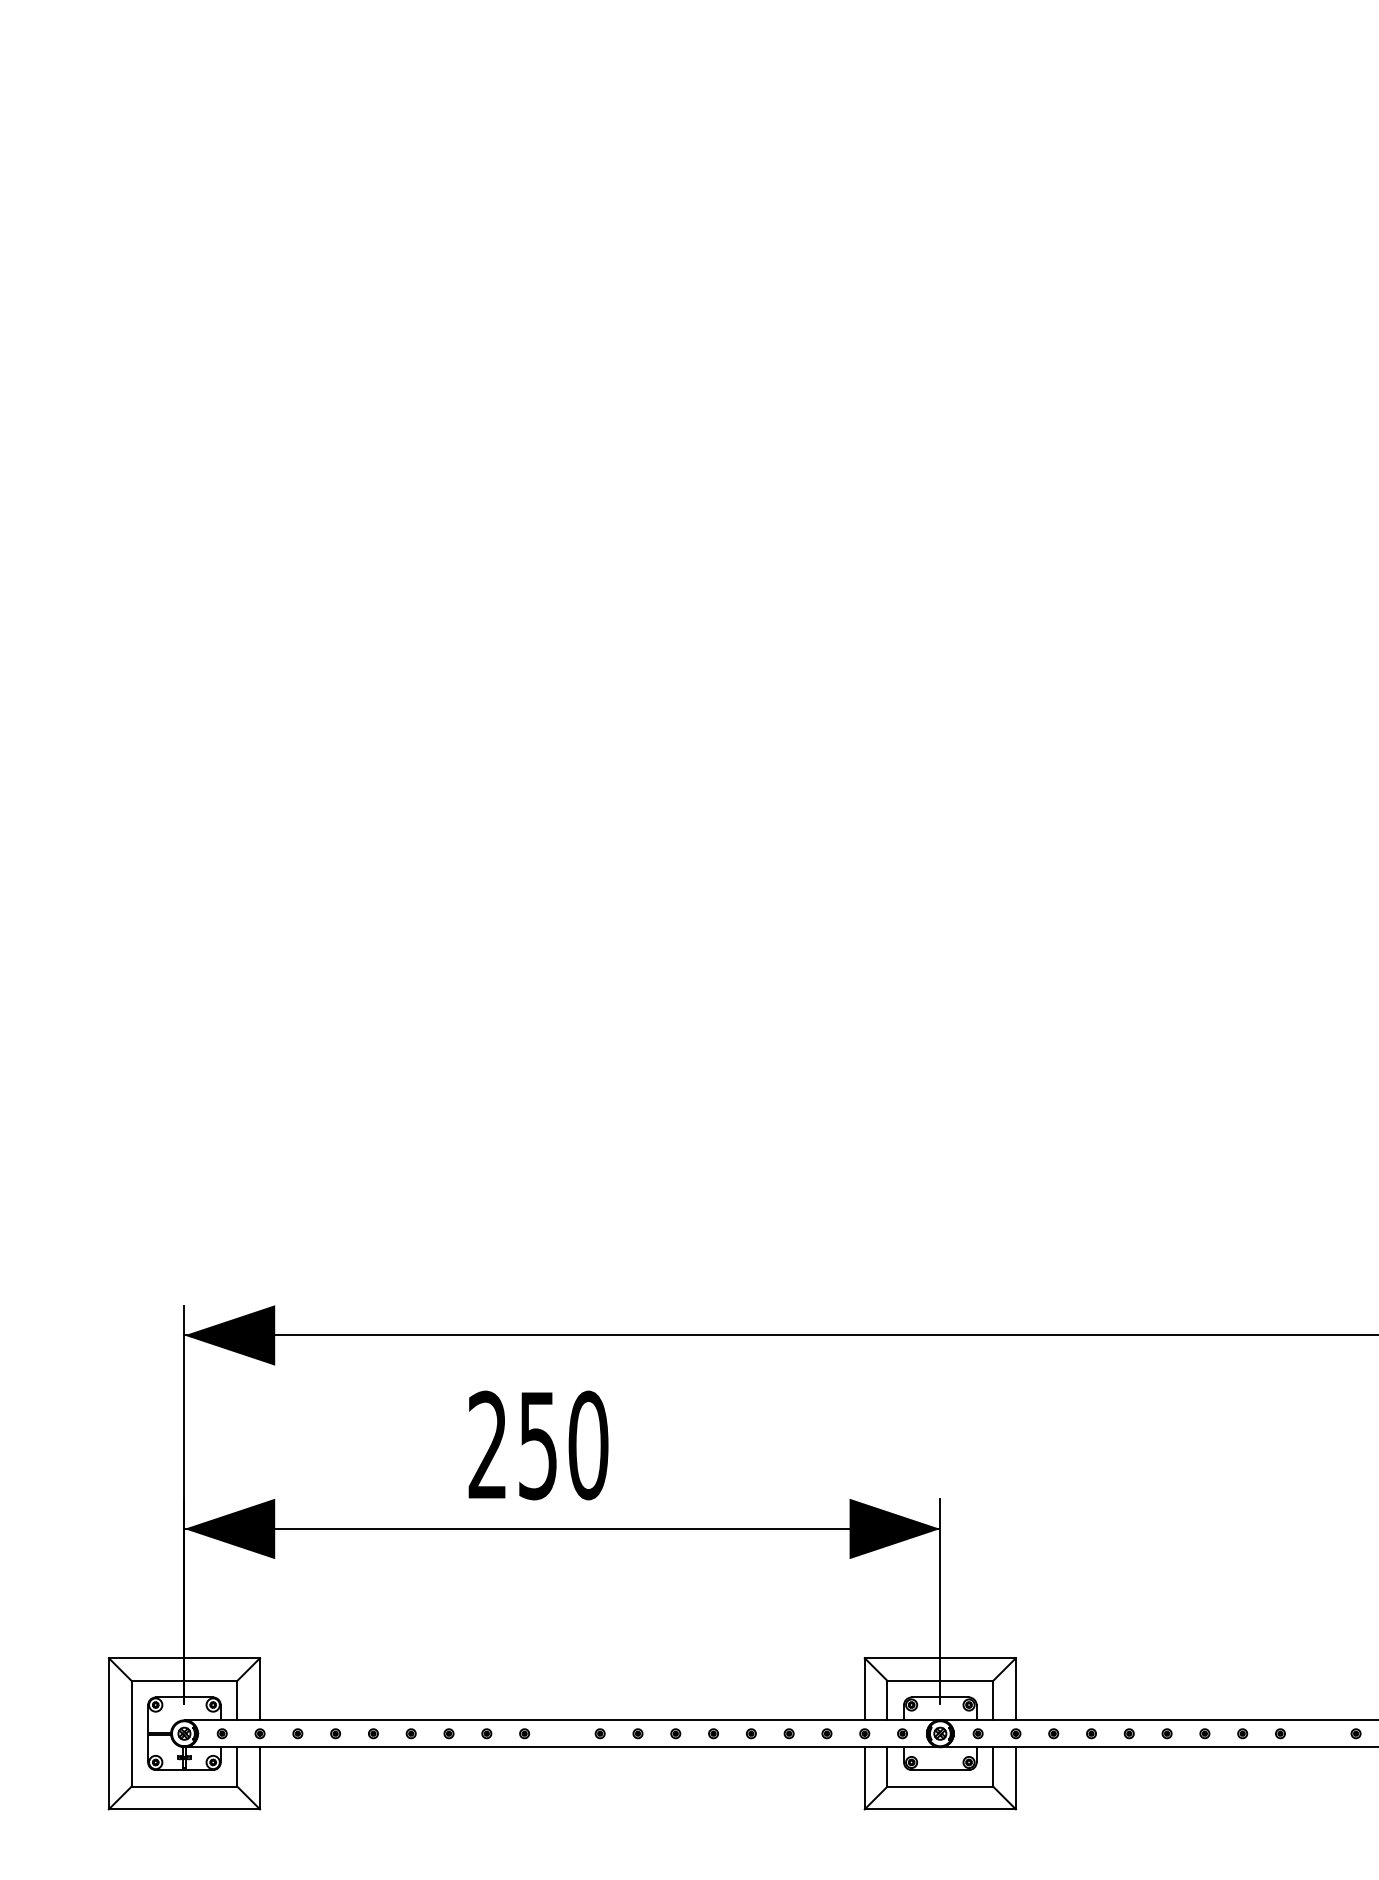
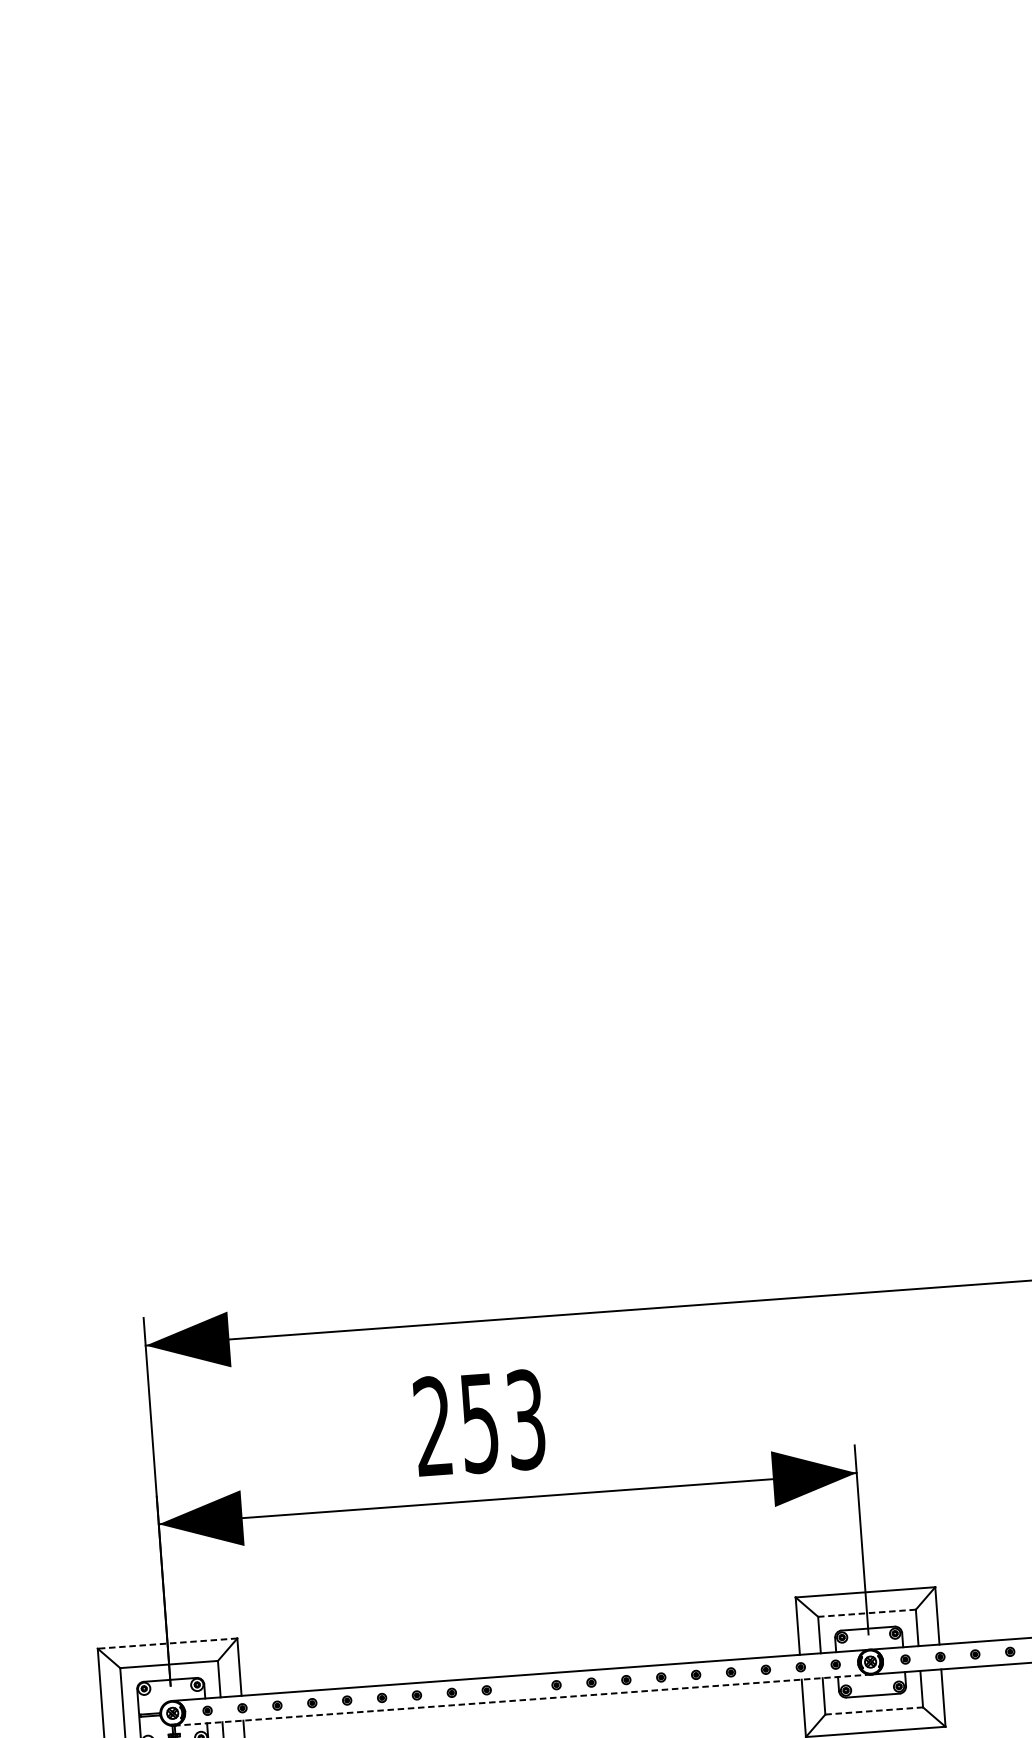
text: (588, 1445) -> (526, 1419), 250 -> 253
line: (184, 1658) -> (167, 1643), solid -> dashed
line: (940, 1680) -> (867, 1612), solid -> dashed
line: (562, 1747) -> (522, 1700), solid -> dashed
line: (940, 1786) -> (874, 1710), solid -> dashed

